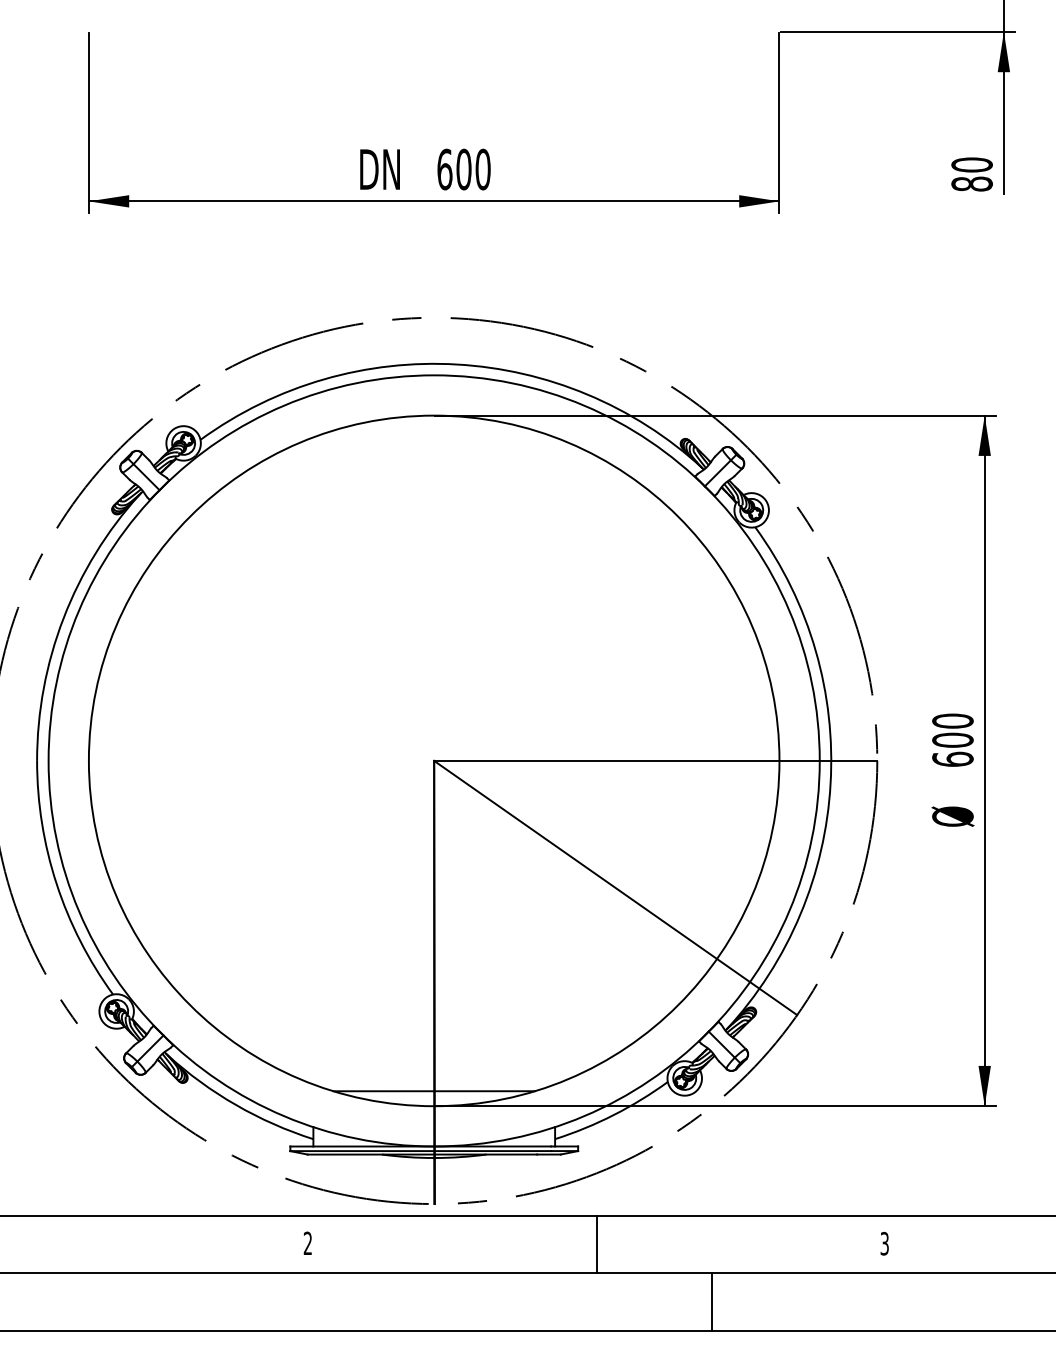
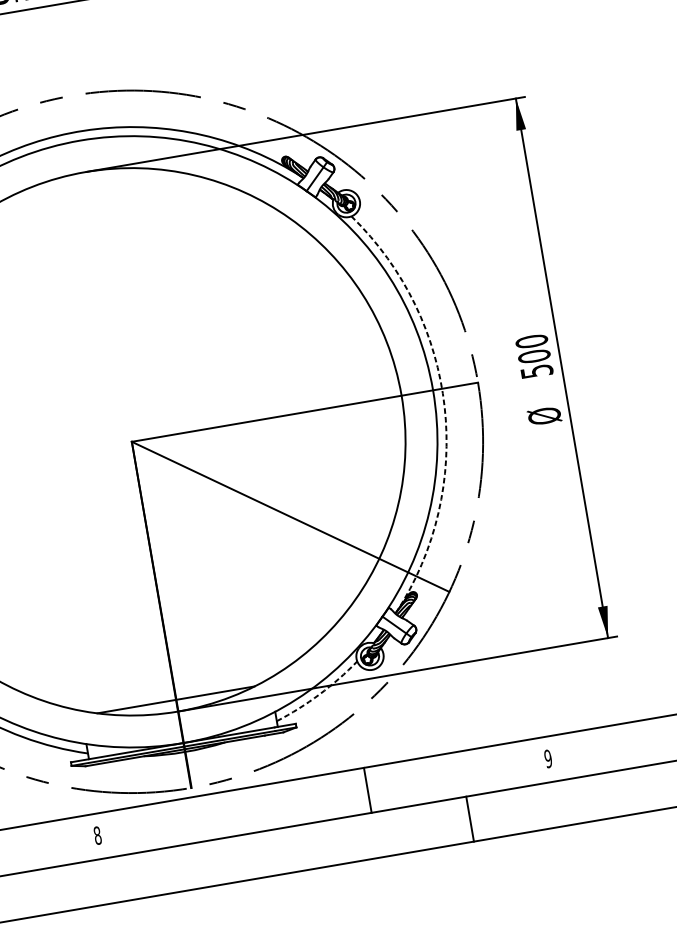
text: (952, 758) -> (536, 370), 600 -> 500
arc: (830, 783) -> (444, 406), solid -> dashed
arc: (613, 1115) -> (319, 694), solid -> dashed
text: (307, 1243) -> (97, 835), 2 -> 8
text: (884, 1243) -> (548, 758), 3 -> 9
line: (596, 1244) -> (367, 790), moved
line: (711, 1301) -> (469, 818), moved

